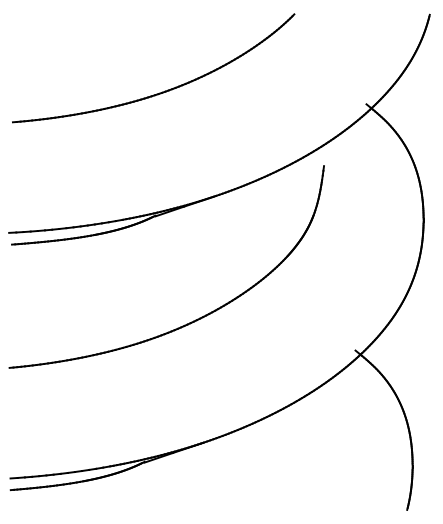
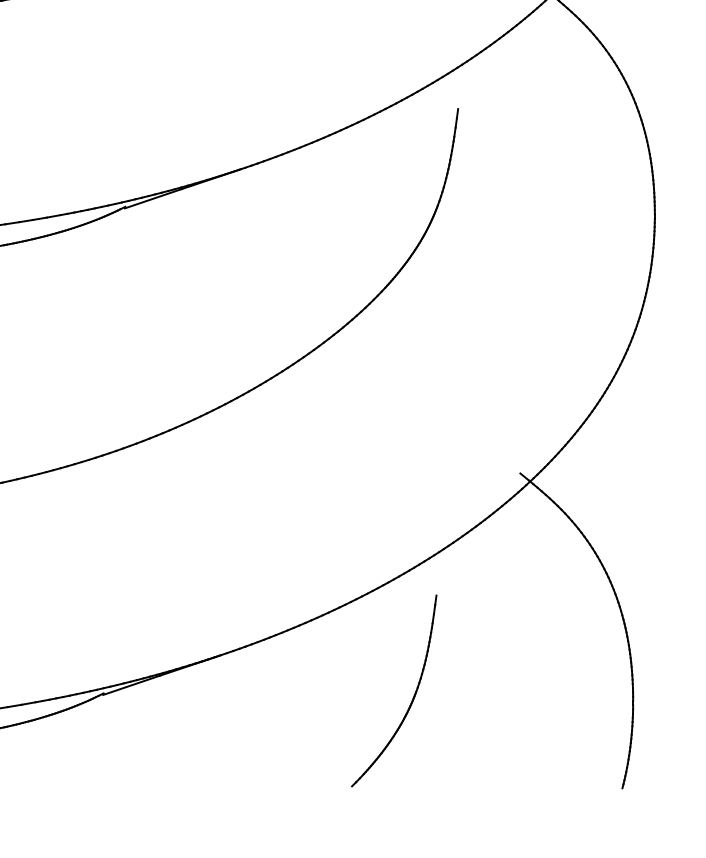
part: (300, 463) -> (411, 696), added

